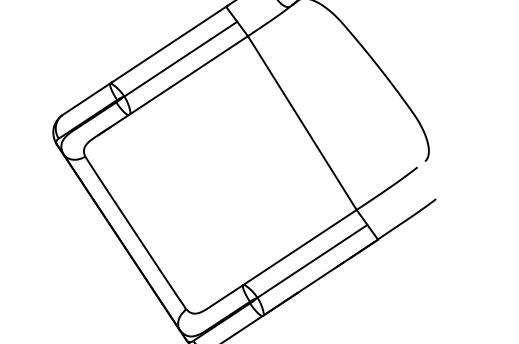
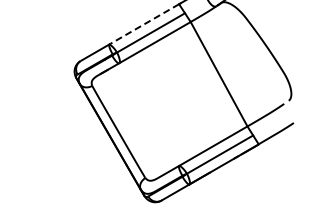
line: (168, 45) -> (144, 24), solid -> dashed

